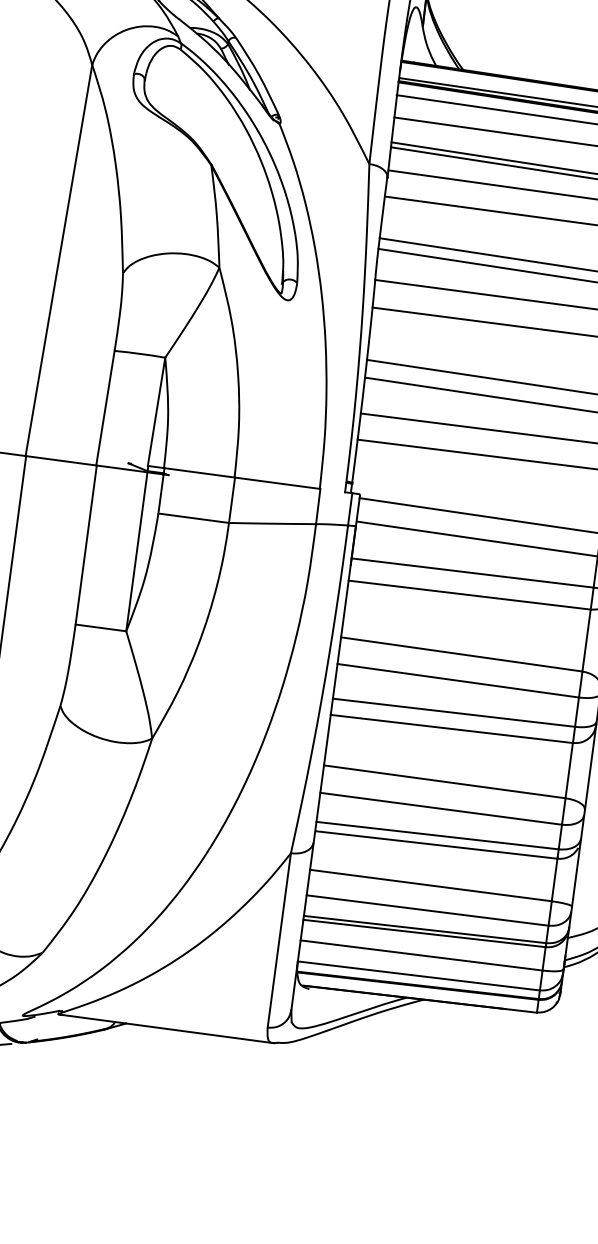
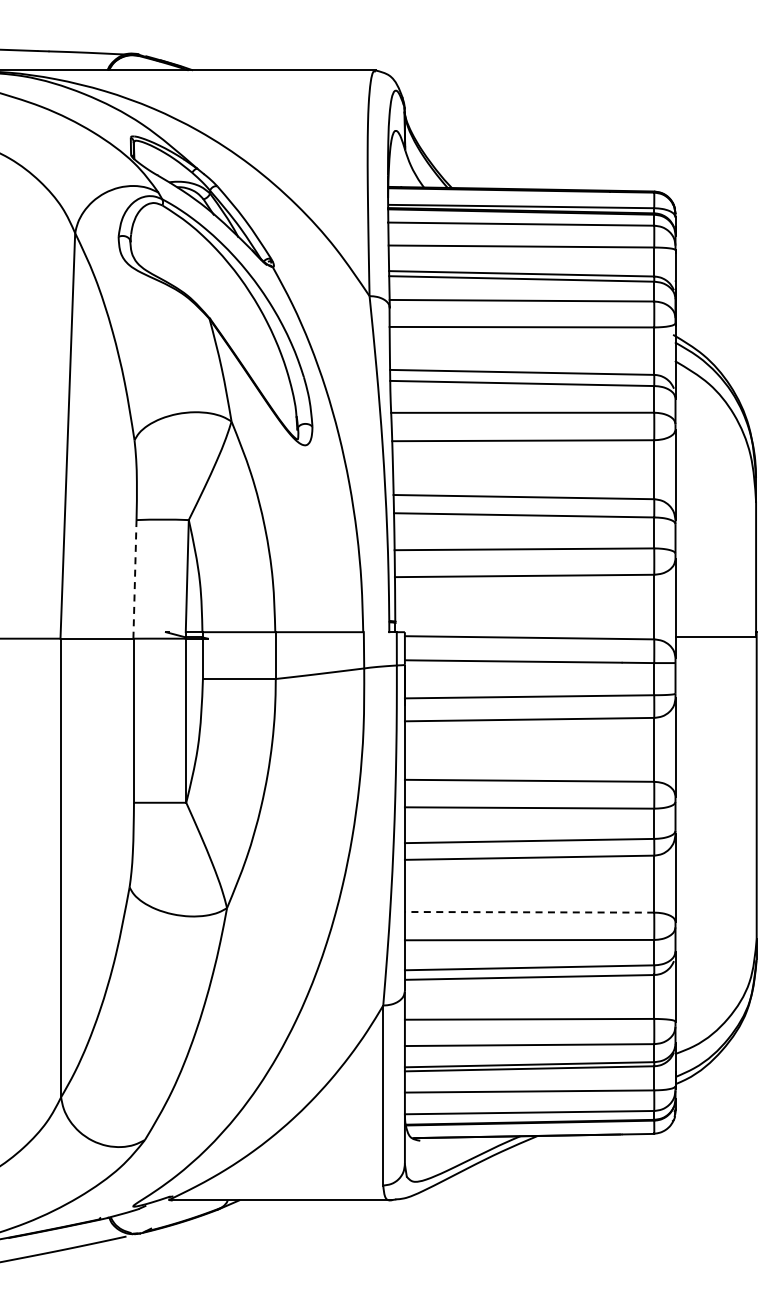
line: (104, 408) -> (134, 579), solid -> dashed
line: (444, 782) -> (529, 912), solid -> dashed

